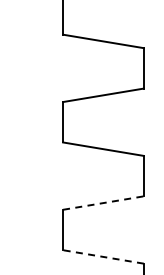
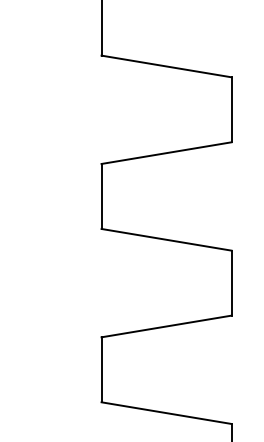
line: (103, 203) -> (166, 327), dashed -> solid
line: (103, 256) -> (166, 412), dashed -> solid

